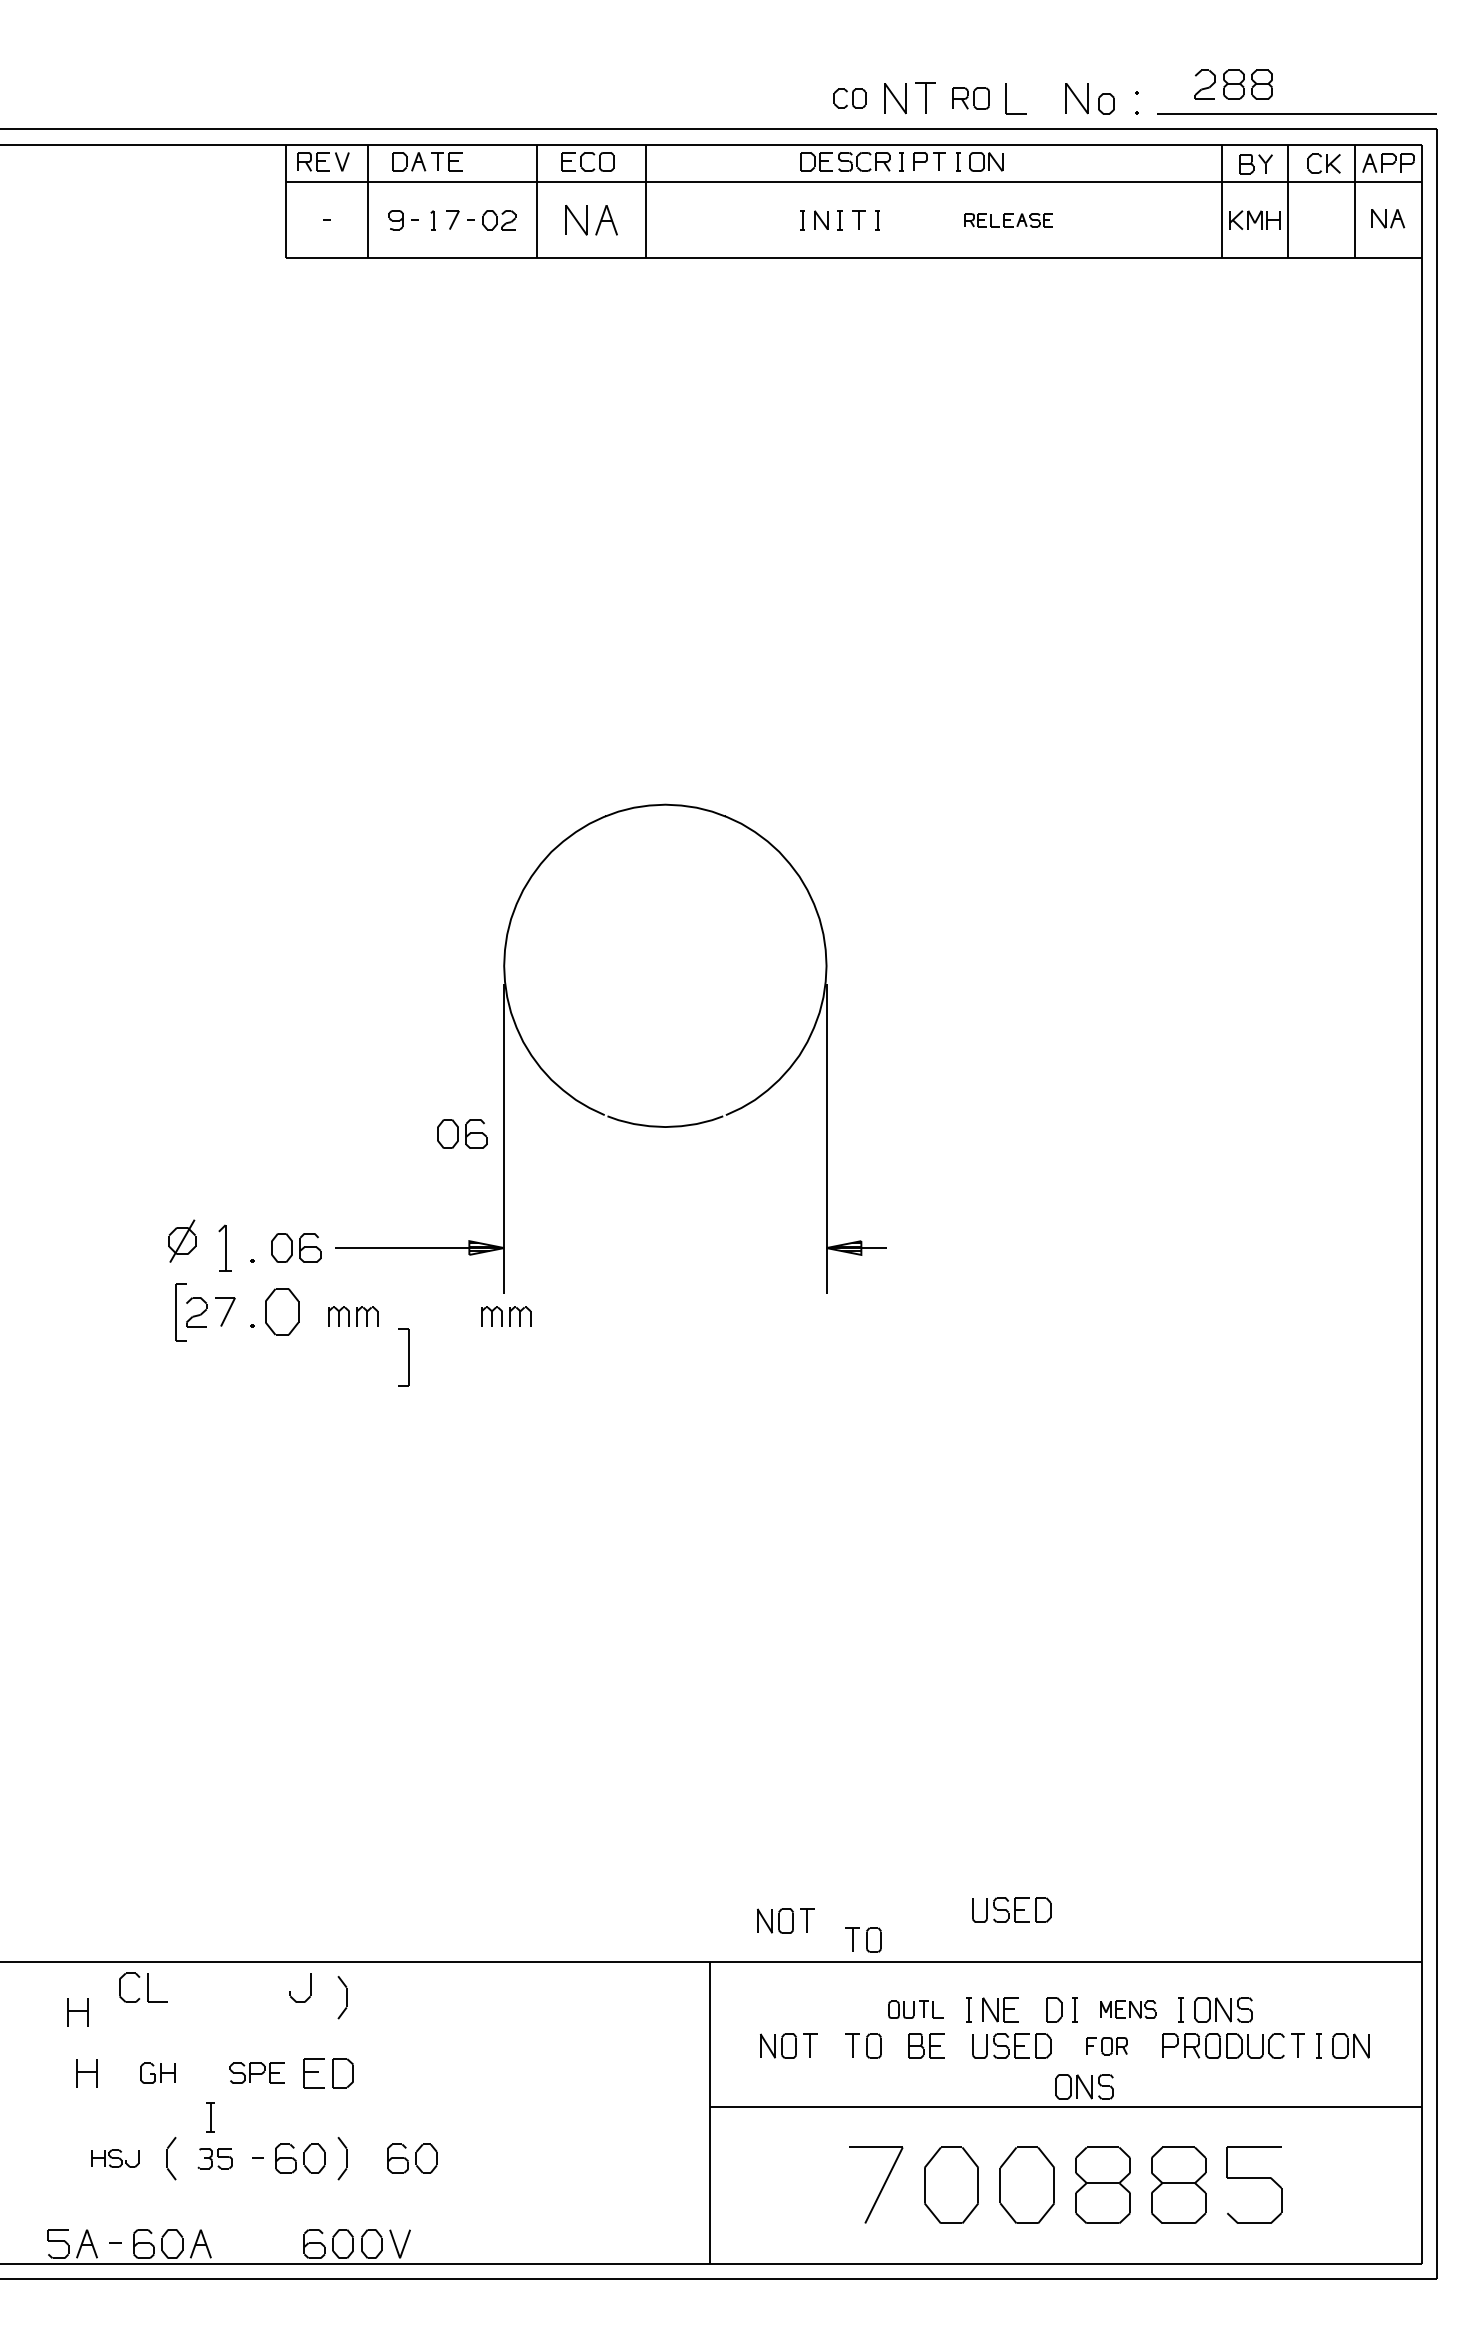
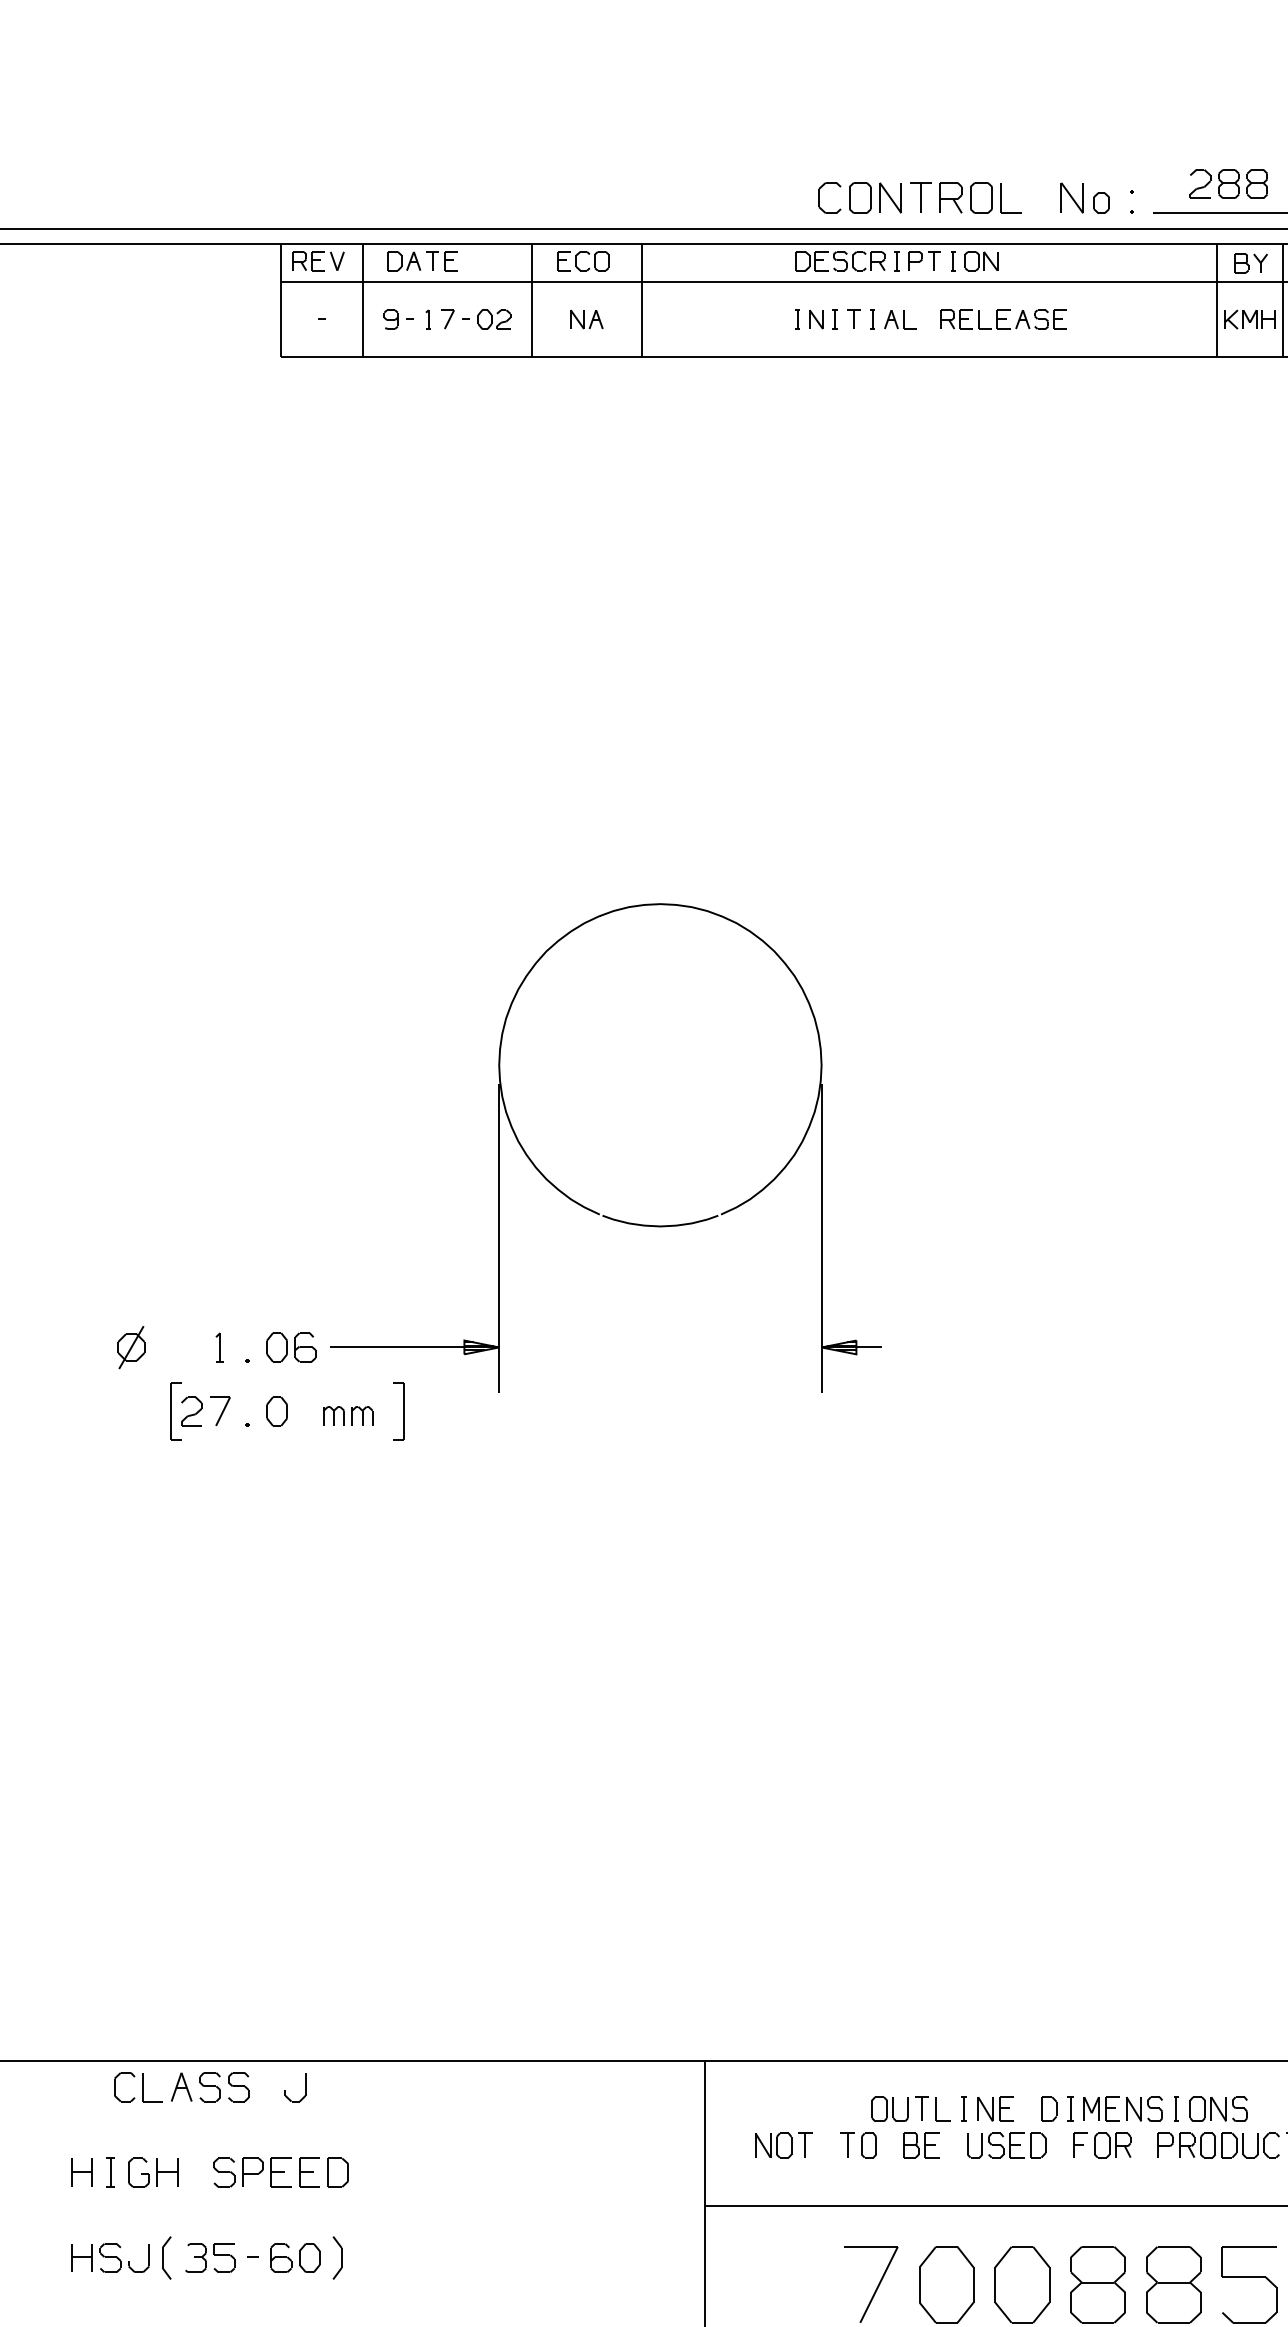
part: (849, 98) -> (844, 197), size x1.67
part: (970, 98) -> (965, 197), size x1.43
part: (591, 219) -> (586, 318), size x0.62
part: (905, 220) -> (900, 319), added
part: (1008, 220) -> (1003, 319), size x1.43
part: (462, 1133) -> (457, 1232), removed
part: (182, 1240) -> (131, 1346), moved
part: (224, 1247) -> (219, 1346), size x0.62
part: (281, 1312) -> (276, 1411), size x0.62
part: (506, 1316) -> (501, 1415), removed
part: (403, 1357) -> (398, 1411), moved
part: (1011, 1909) -> (1006, 2008), removed
part: (785, 1920) -> (780, 2019), removed
part: (863, 1939) -> (858, 2038), removed
part: (214, 1987) -> (209, 2086), added
part: (342, 1997) -> (337, 2096), removed
part: (915, 2009) -> (910, 2108), size x1.43
part: (1127, 2009) -> (1122, 2108), size x1.43
part: (77, 2012) -> (72, 2111), removed
part: (1106, 2045) -> (1101, 2144), size x1.43
part: (158, 2073) -> (153, 2172), size x1.43
part: (256, 2073) -> (251, 2172), size x1.43
part: (1084, 2086) -> (1079, 2185), removed
part: (210, 2117) -> (110, 2172), moved
part: (115, 2158) -> (110, 2257), size x1.67
part: (215, 2158) -> (210, 2257), size x1.43
part: (412, 2158) -> (407, 2257), removed

